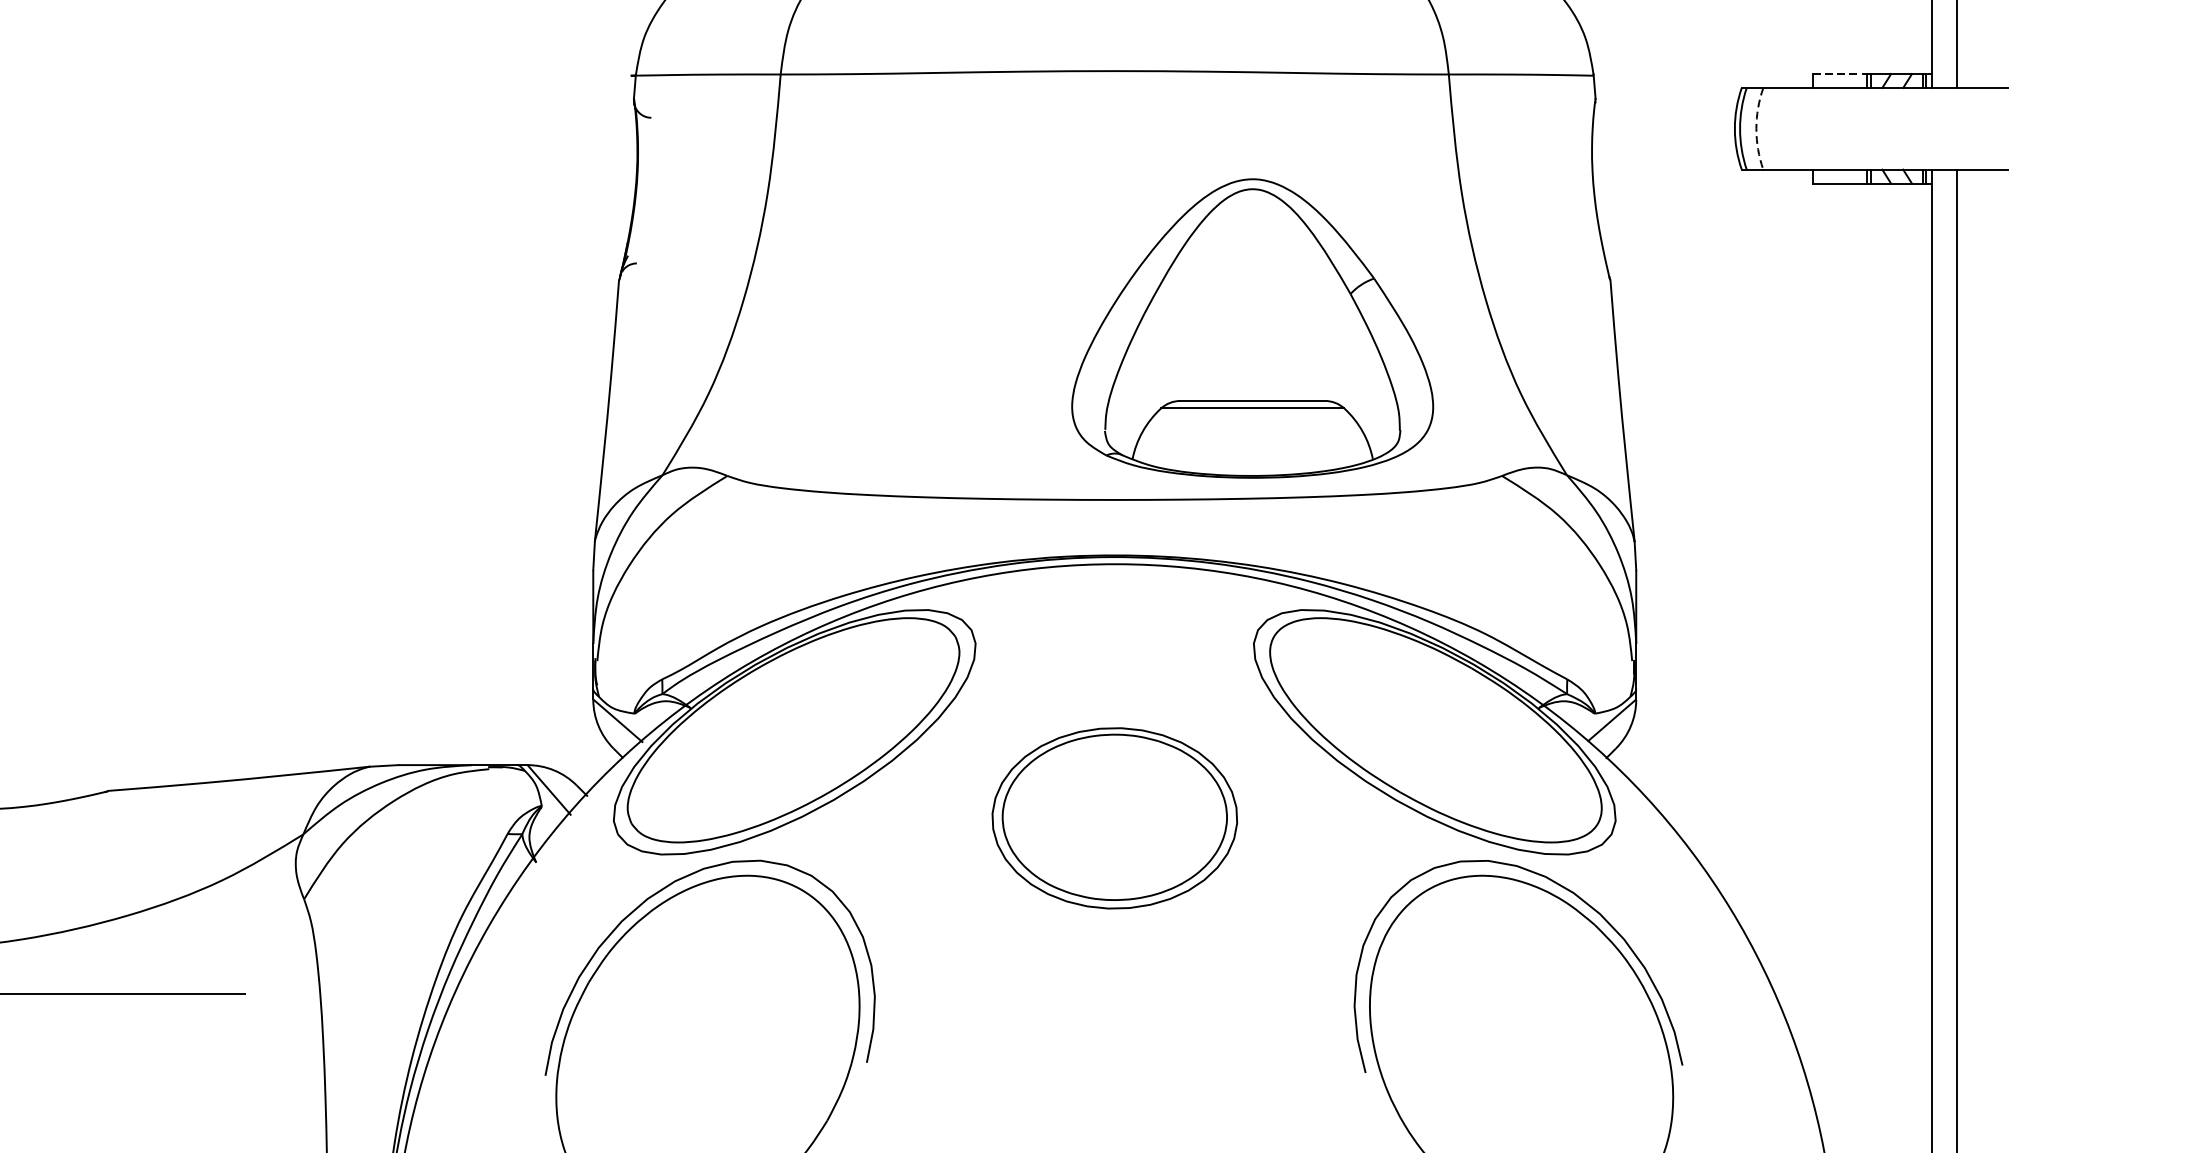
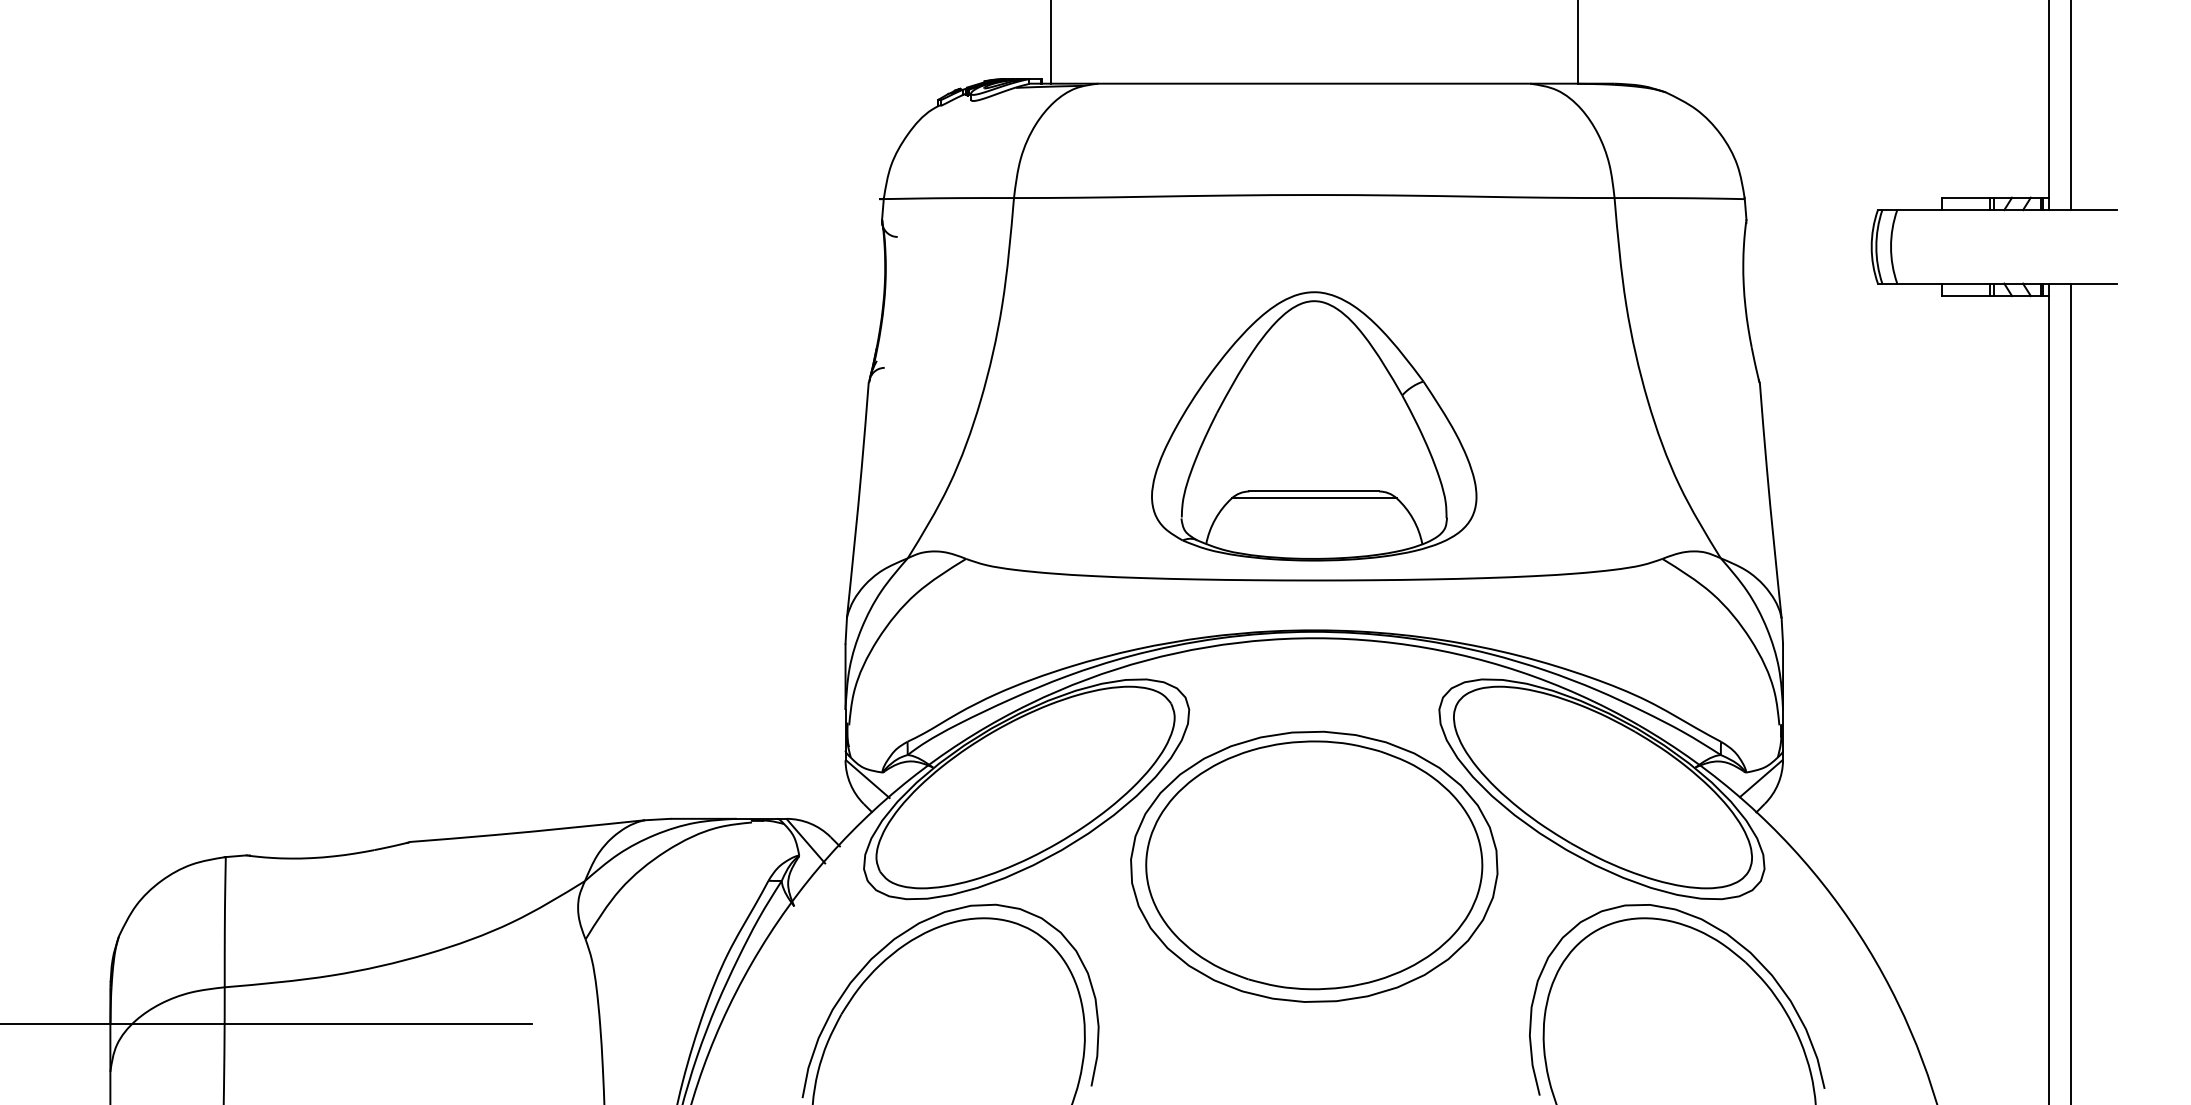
line: (1840, 73) -> (1966, 197), dashed -> solid
arc: (1756, 128) -> (1891, 246), dashed -> solid
part: (1252, 328) -> (1314, 426), moved
part: (1115, 818) -> (1314, 866), size x1.67

